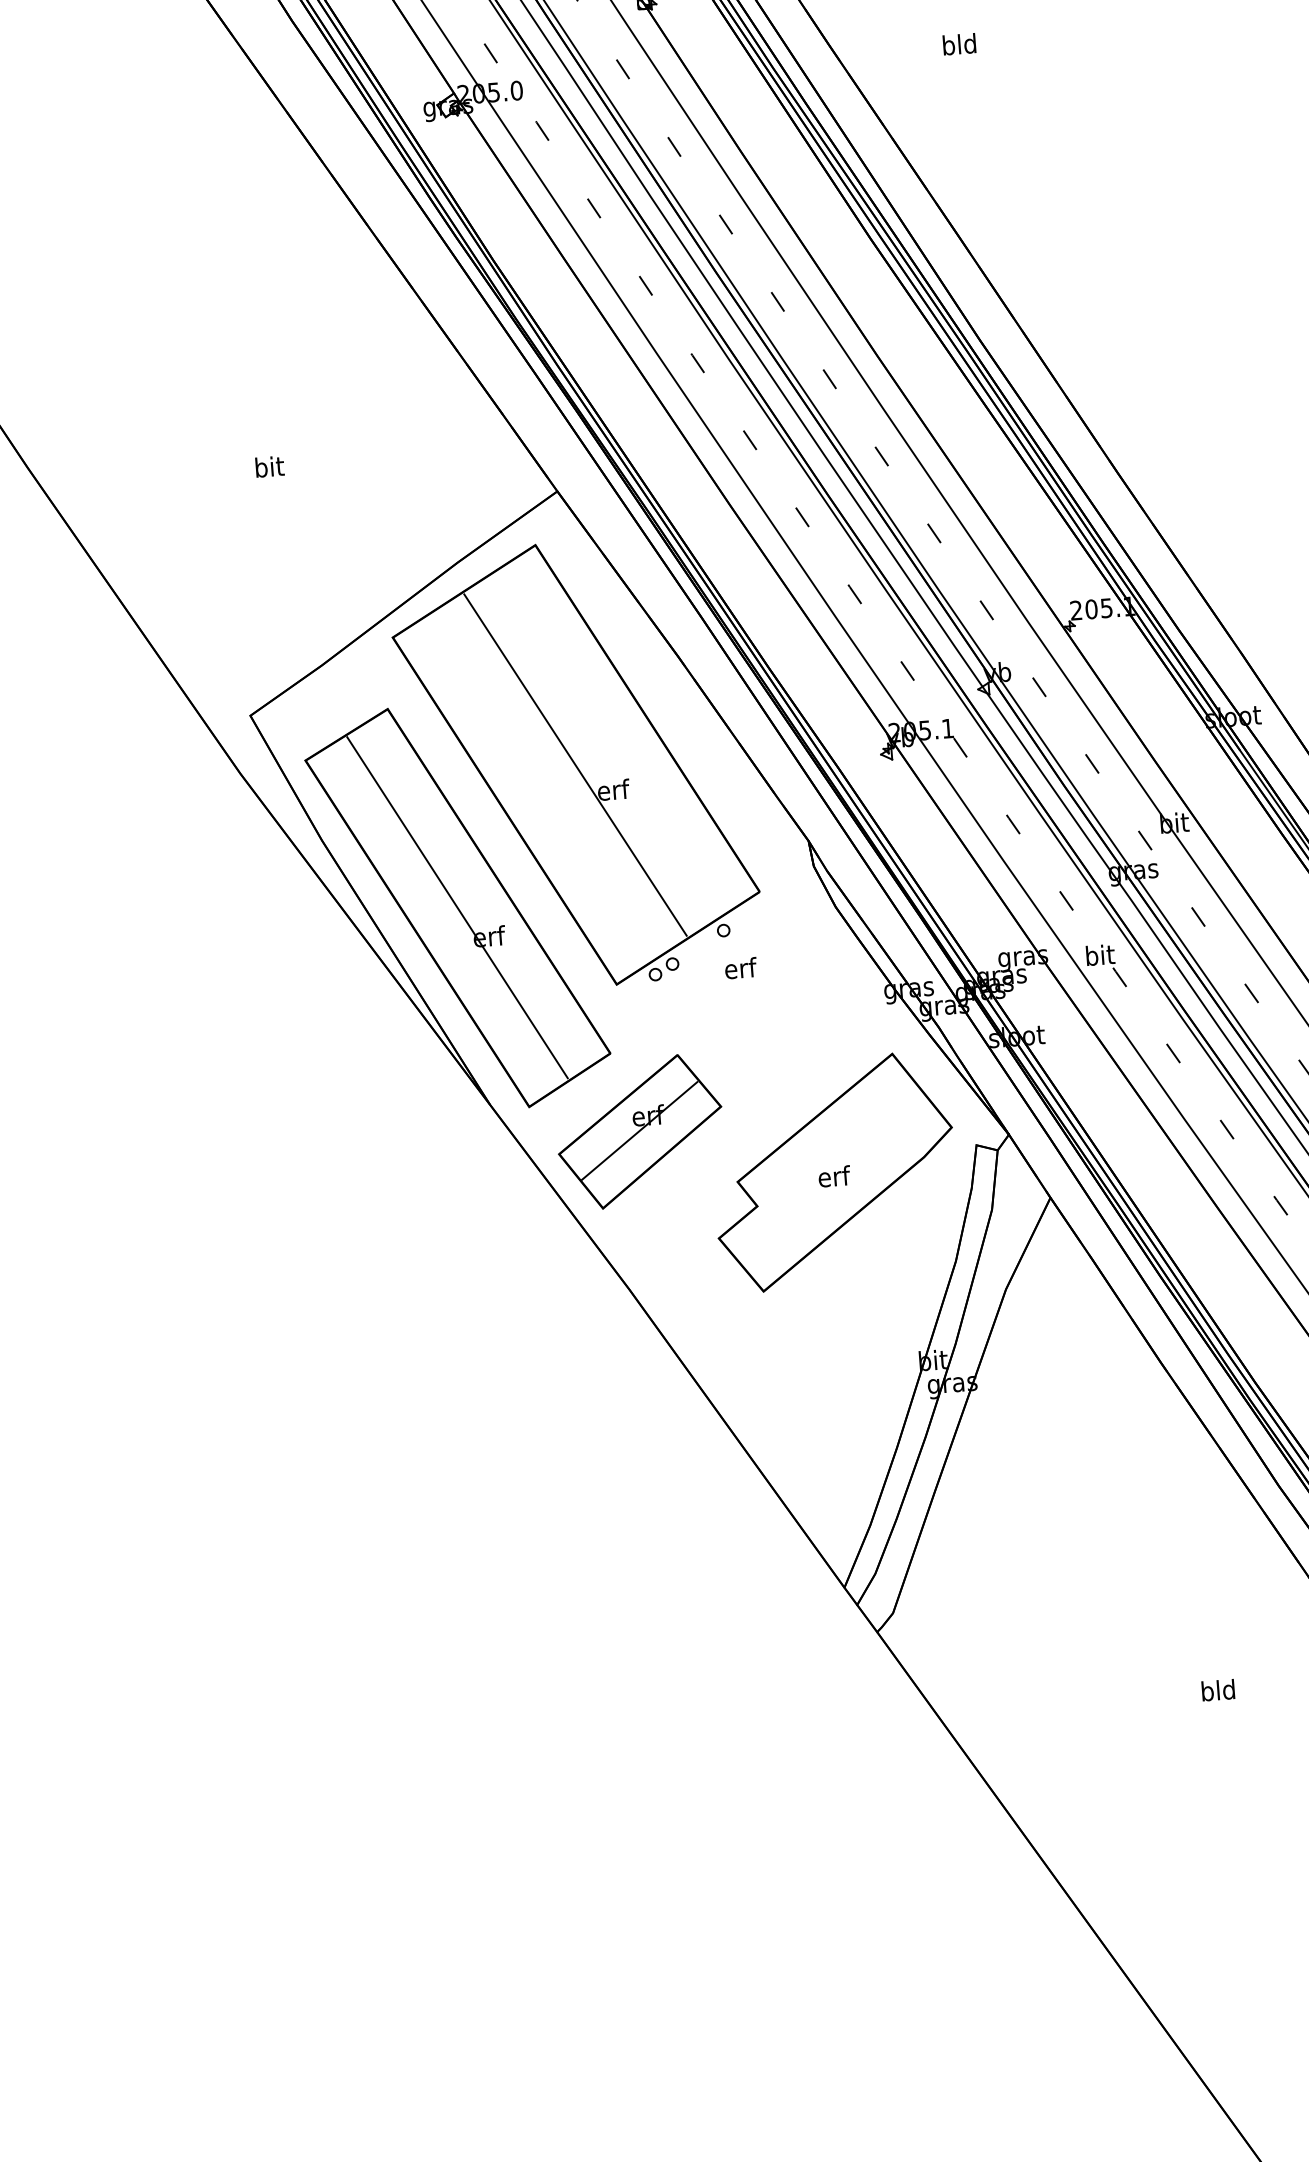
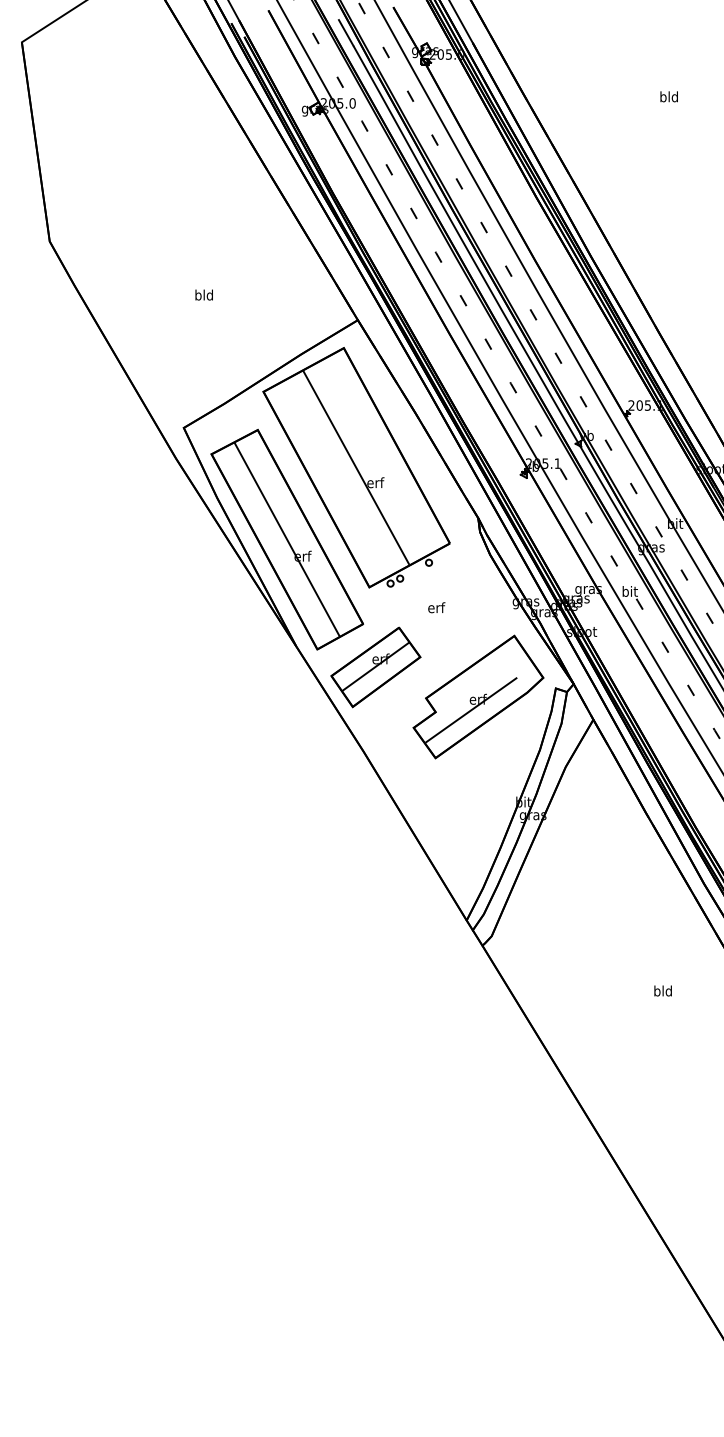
text: (958, 43) -> (668, 96), moved
text: (267, 465) -> (203, 294), bit -> bld
text: (740, 967) -> (436, 607), moved
line: (823, 1198) -> (471, 710), added

